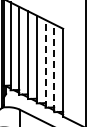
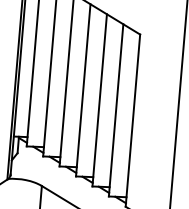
line: (45, 63) -> (99, 99), dashed -> solid
line: (54, 68) -> (116, 110), dashed -> solid

